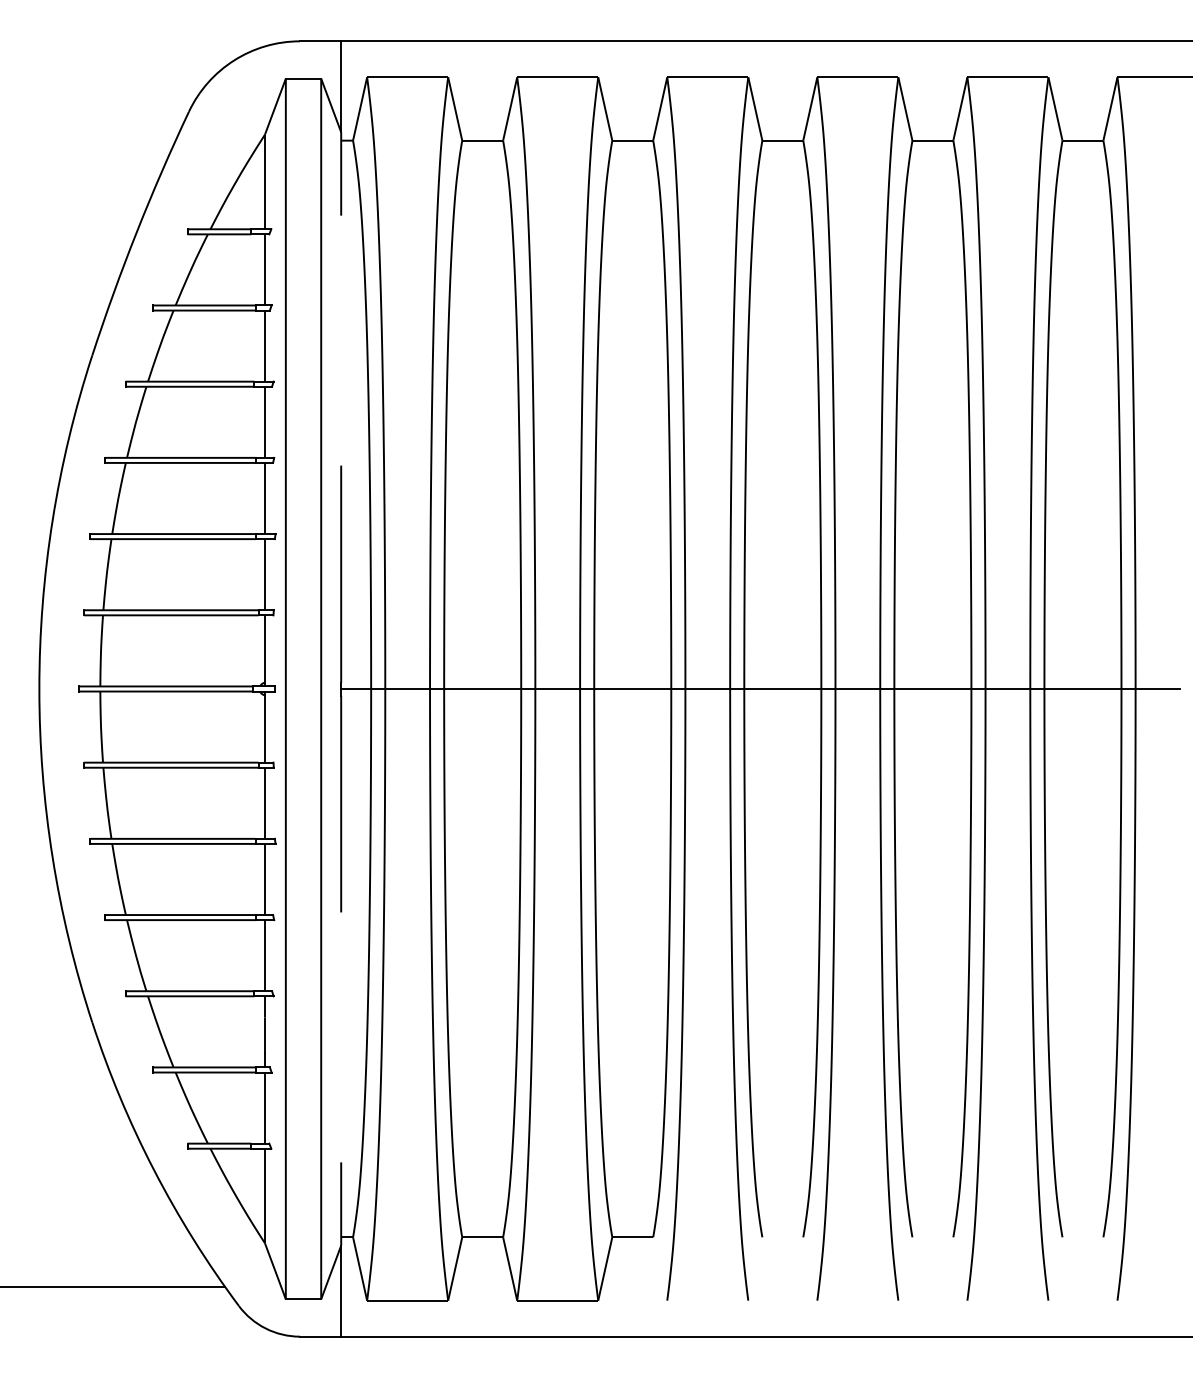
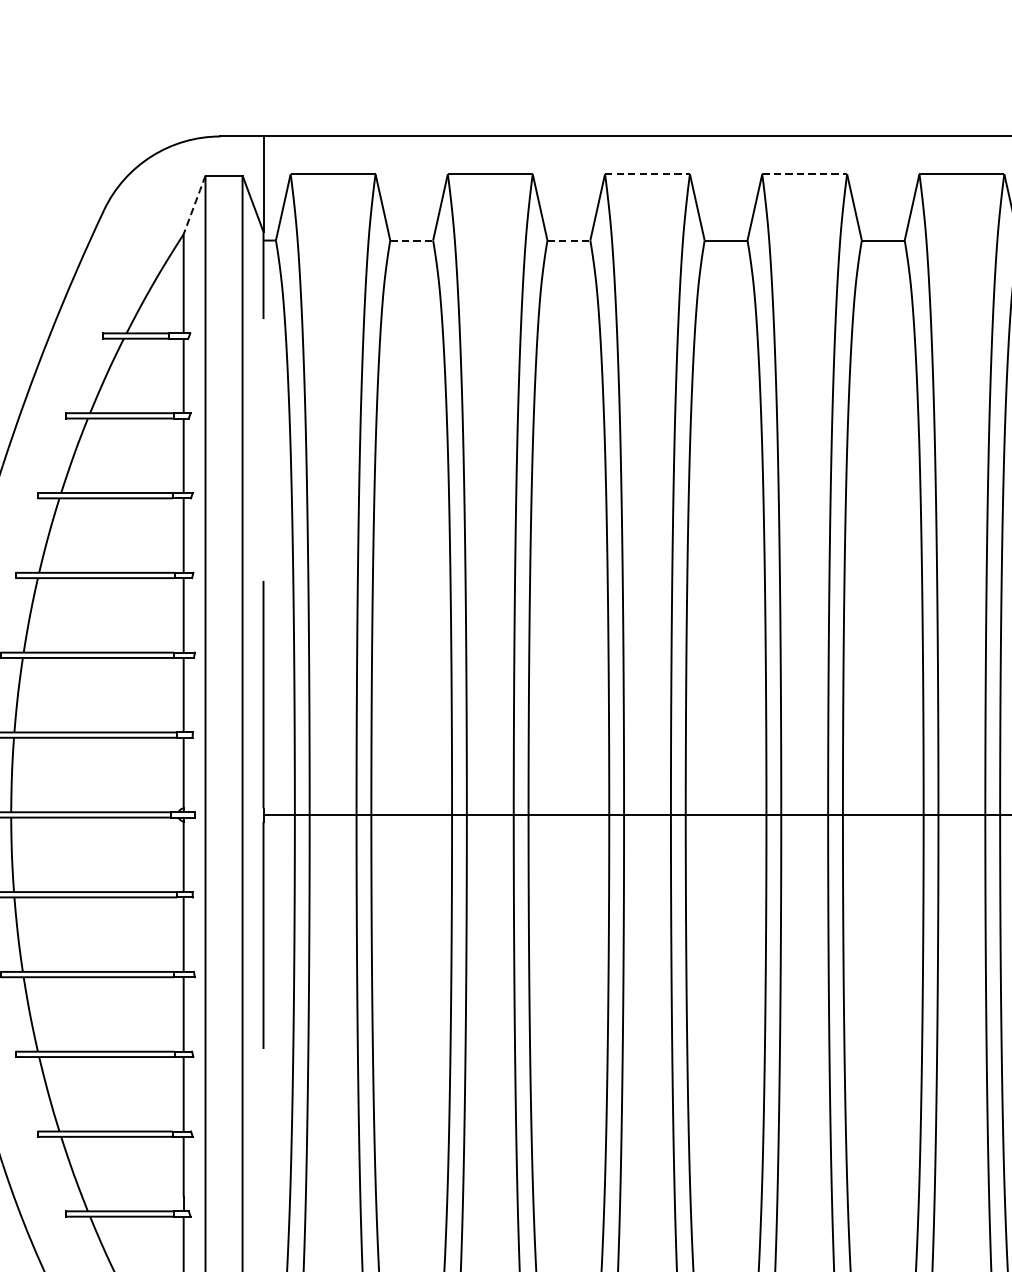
line: (707, 77) -> (647, 174), solid -> dashed
line: (857, 77) -> (804, 174), solid -> dashed
line: (275, 106) -> (194, 204), solid -> dashed
line: (483, 140) -> (412, 240), solid -> dashed
line: (633, 140) -> (569, 240), solid -> dashed

